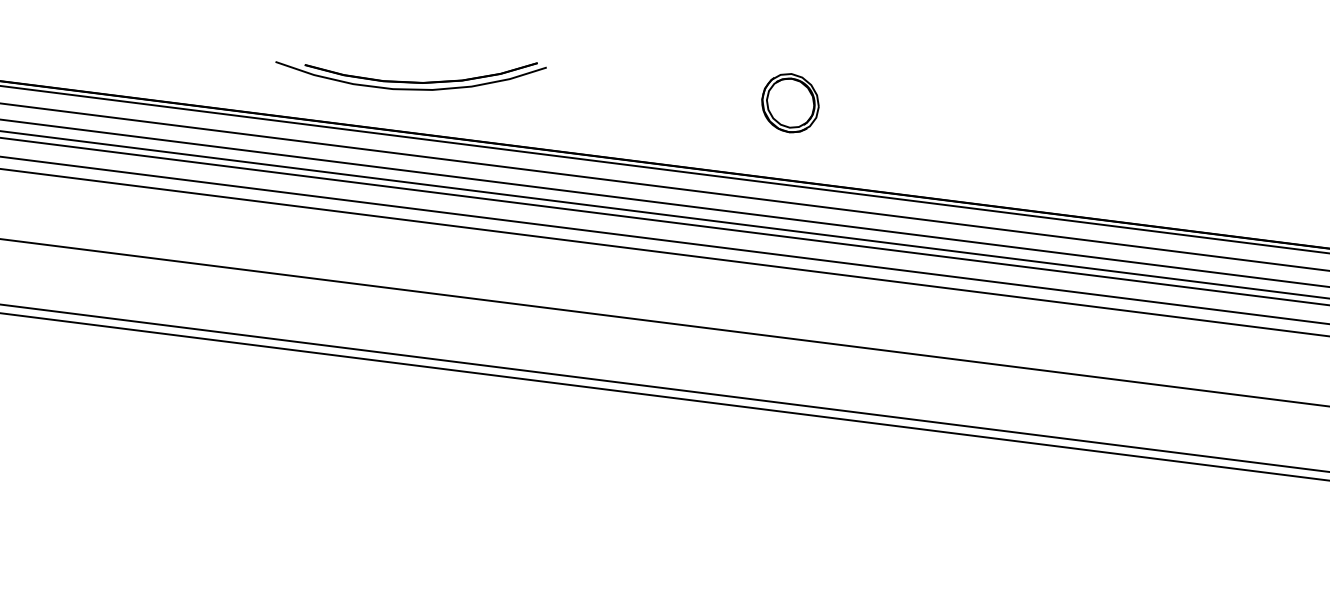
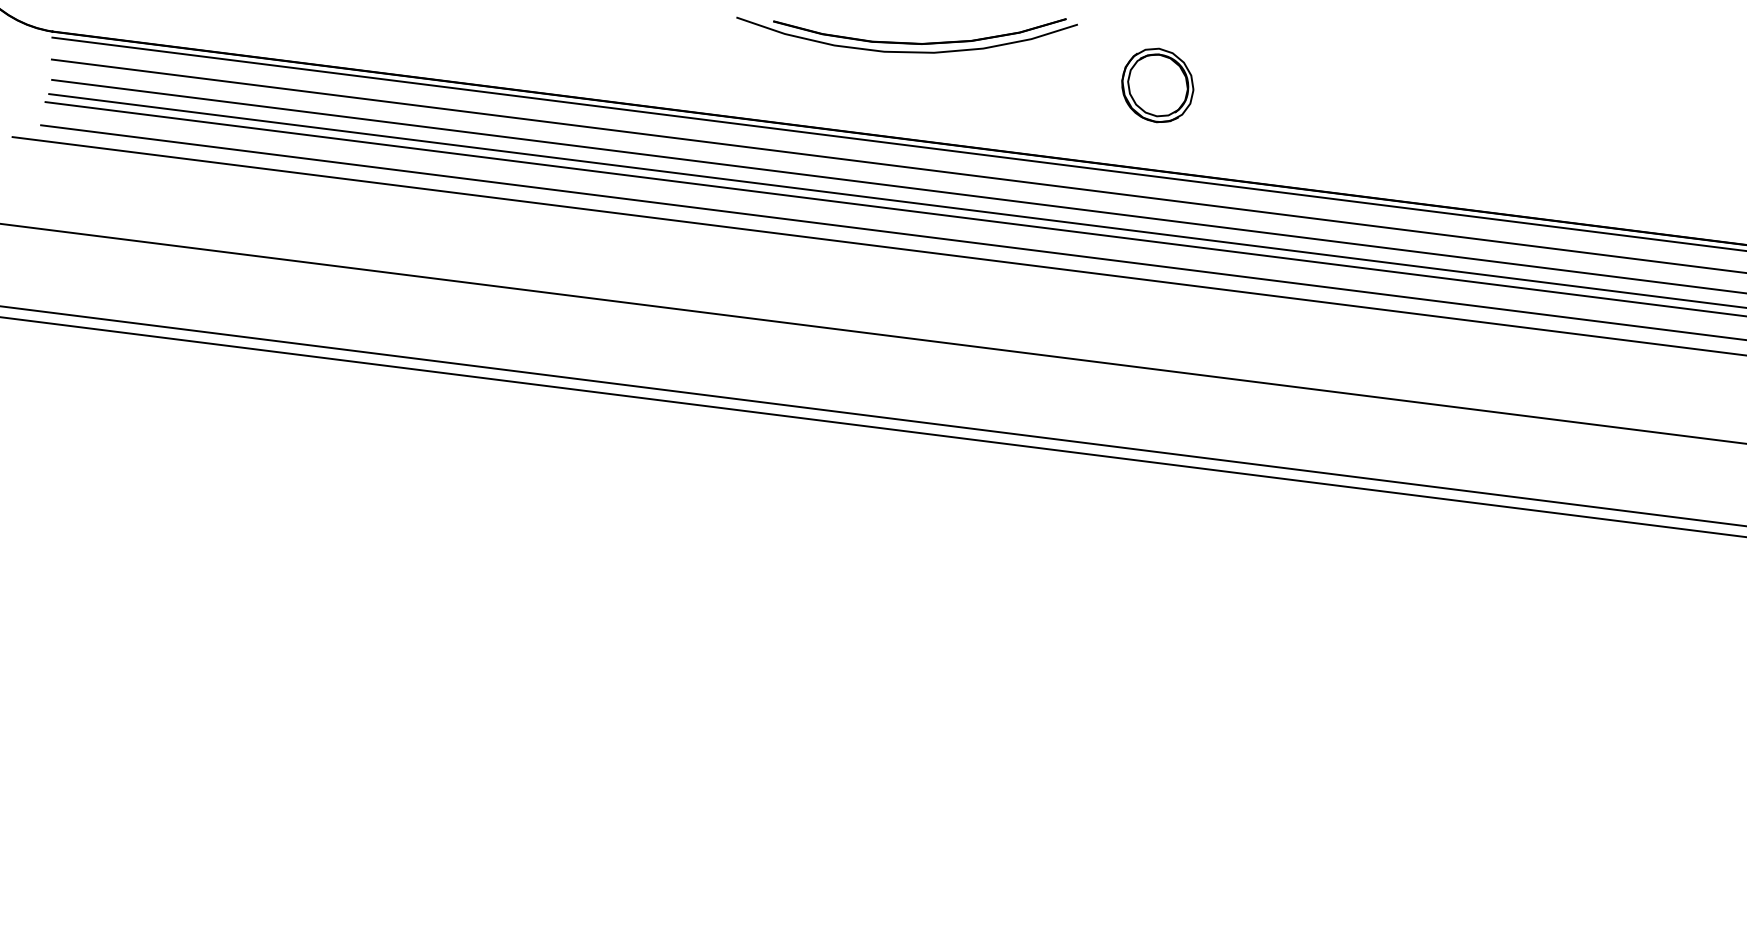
part: (410, 81) -> (906, 42), moved
part: (790, 103) -> (1157, 85), moved

